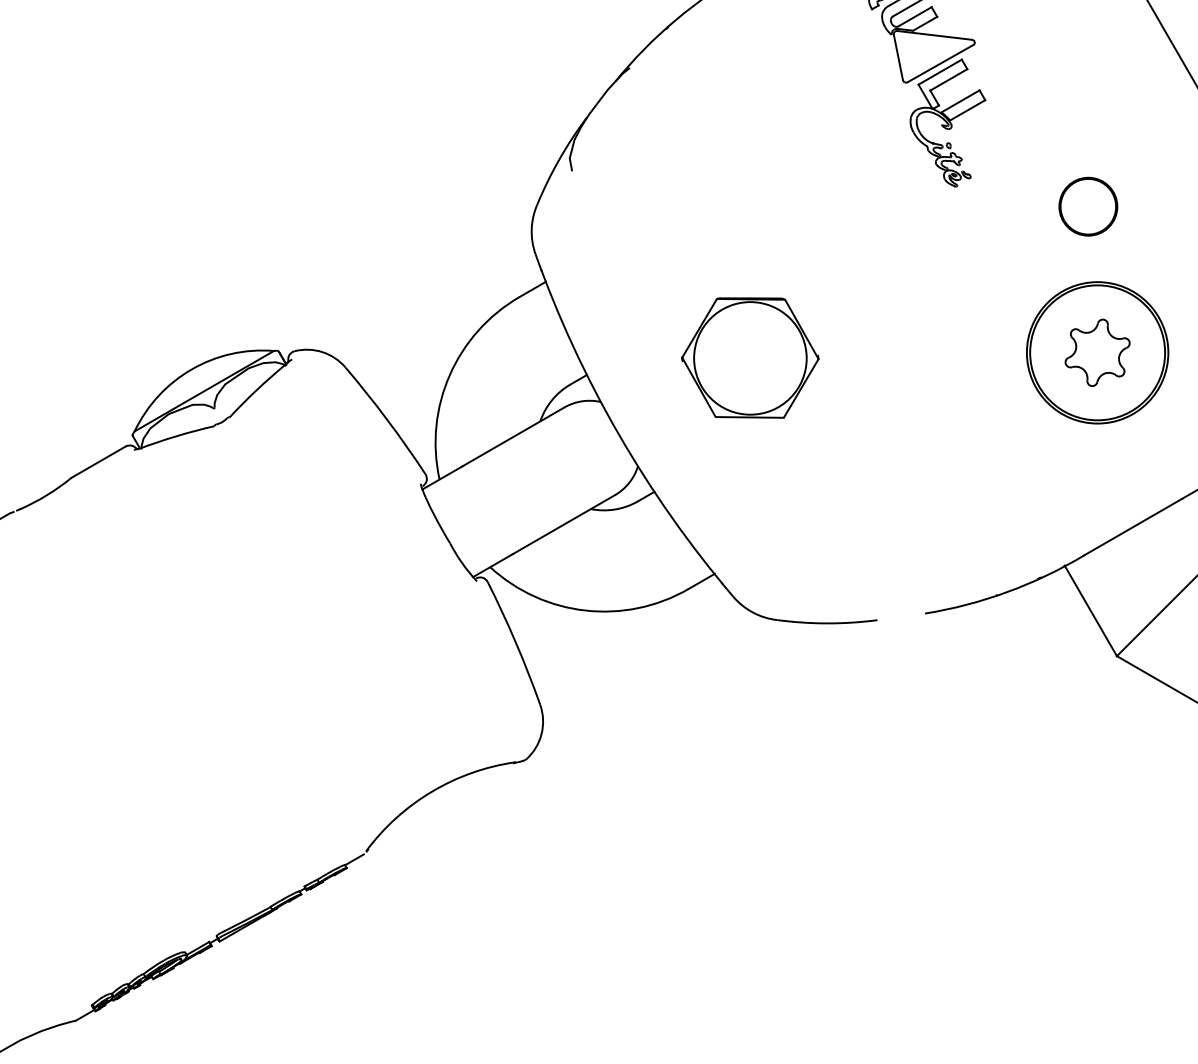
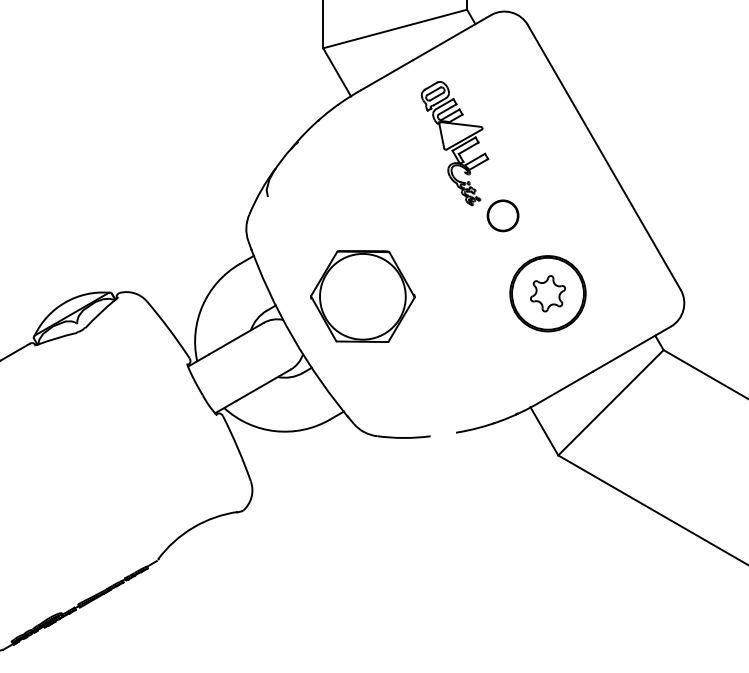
part: (1087, 206) -> (502, 215), moved
part: (749, 357) -> (362, 296), size x1.43

